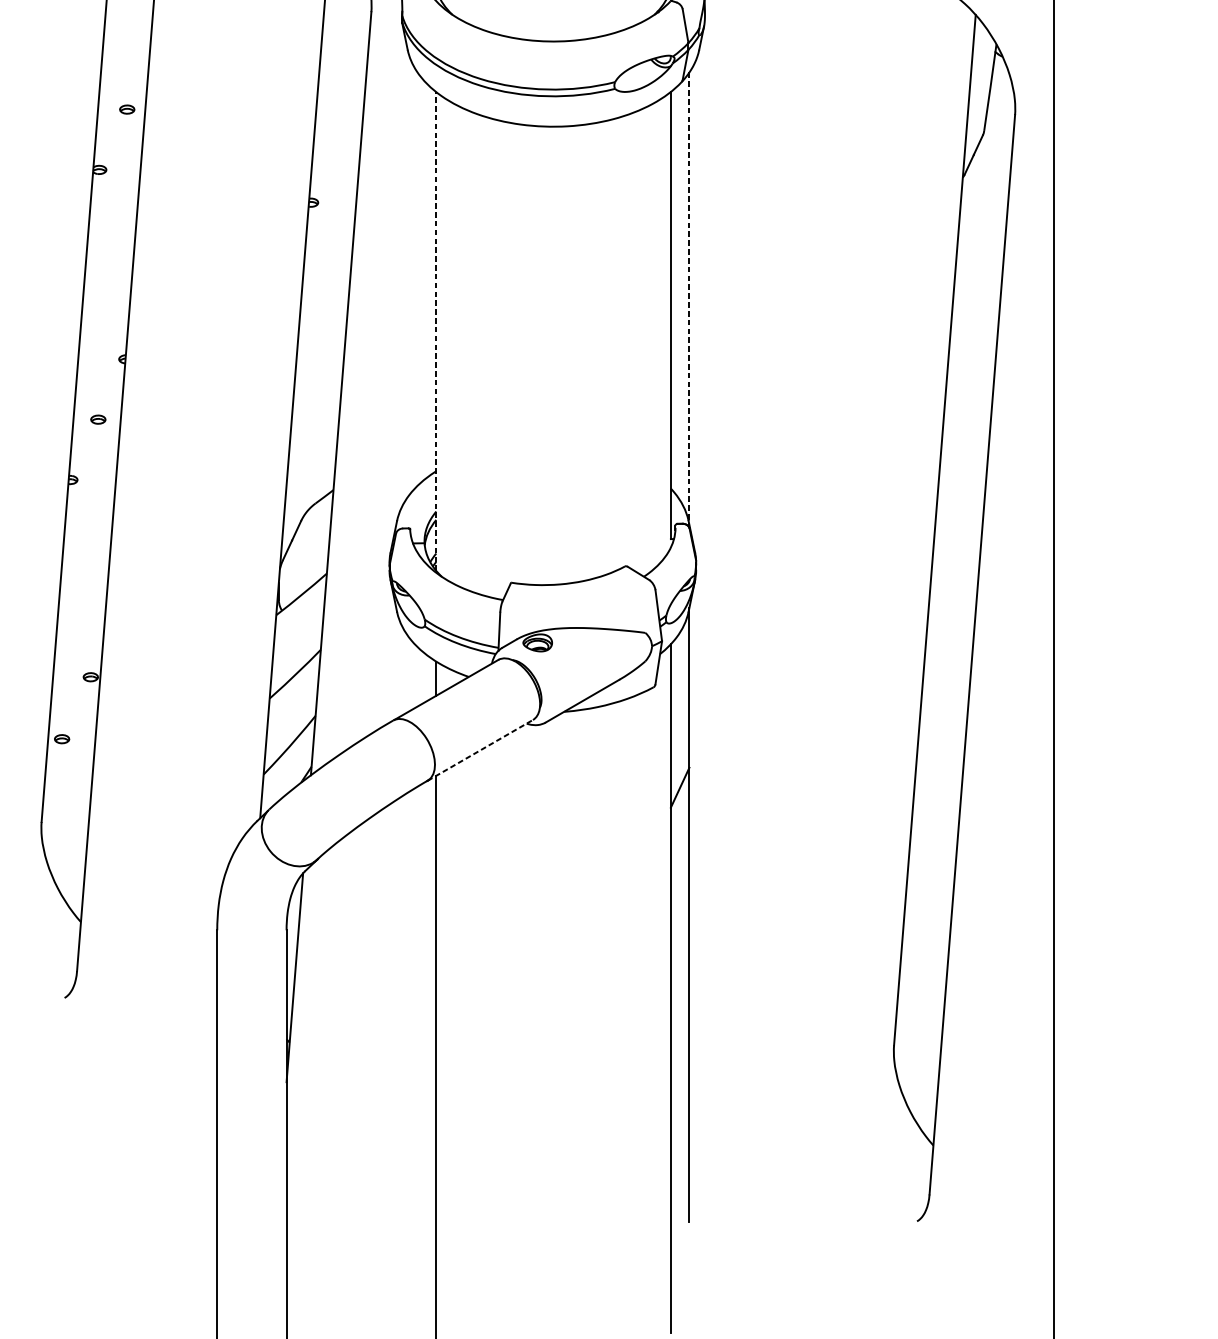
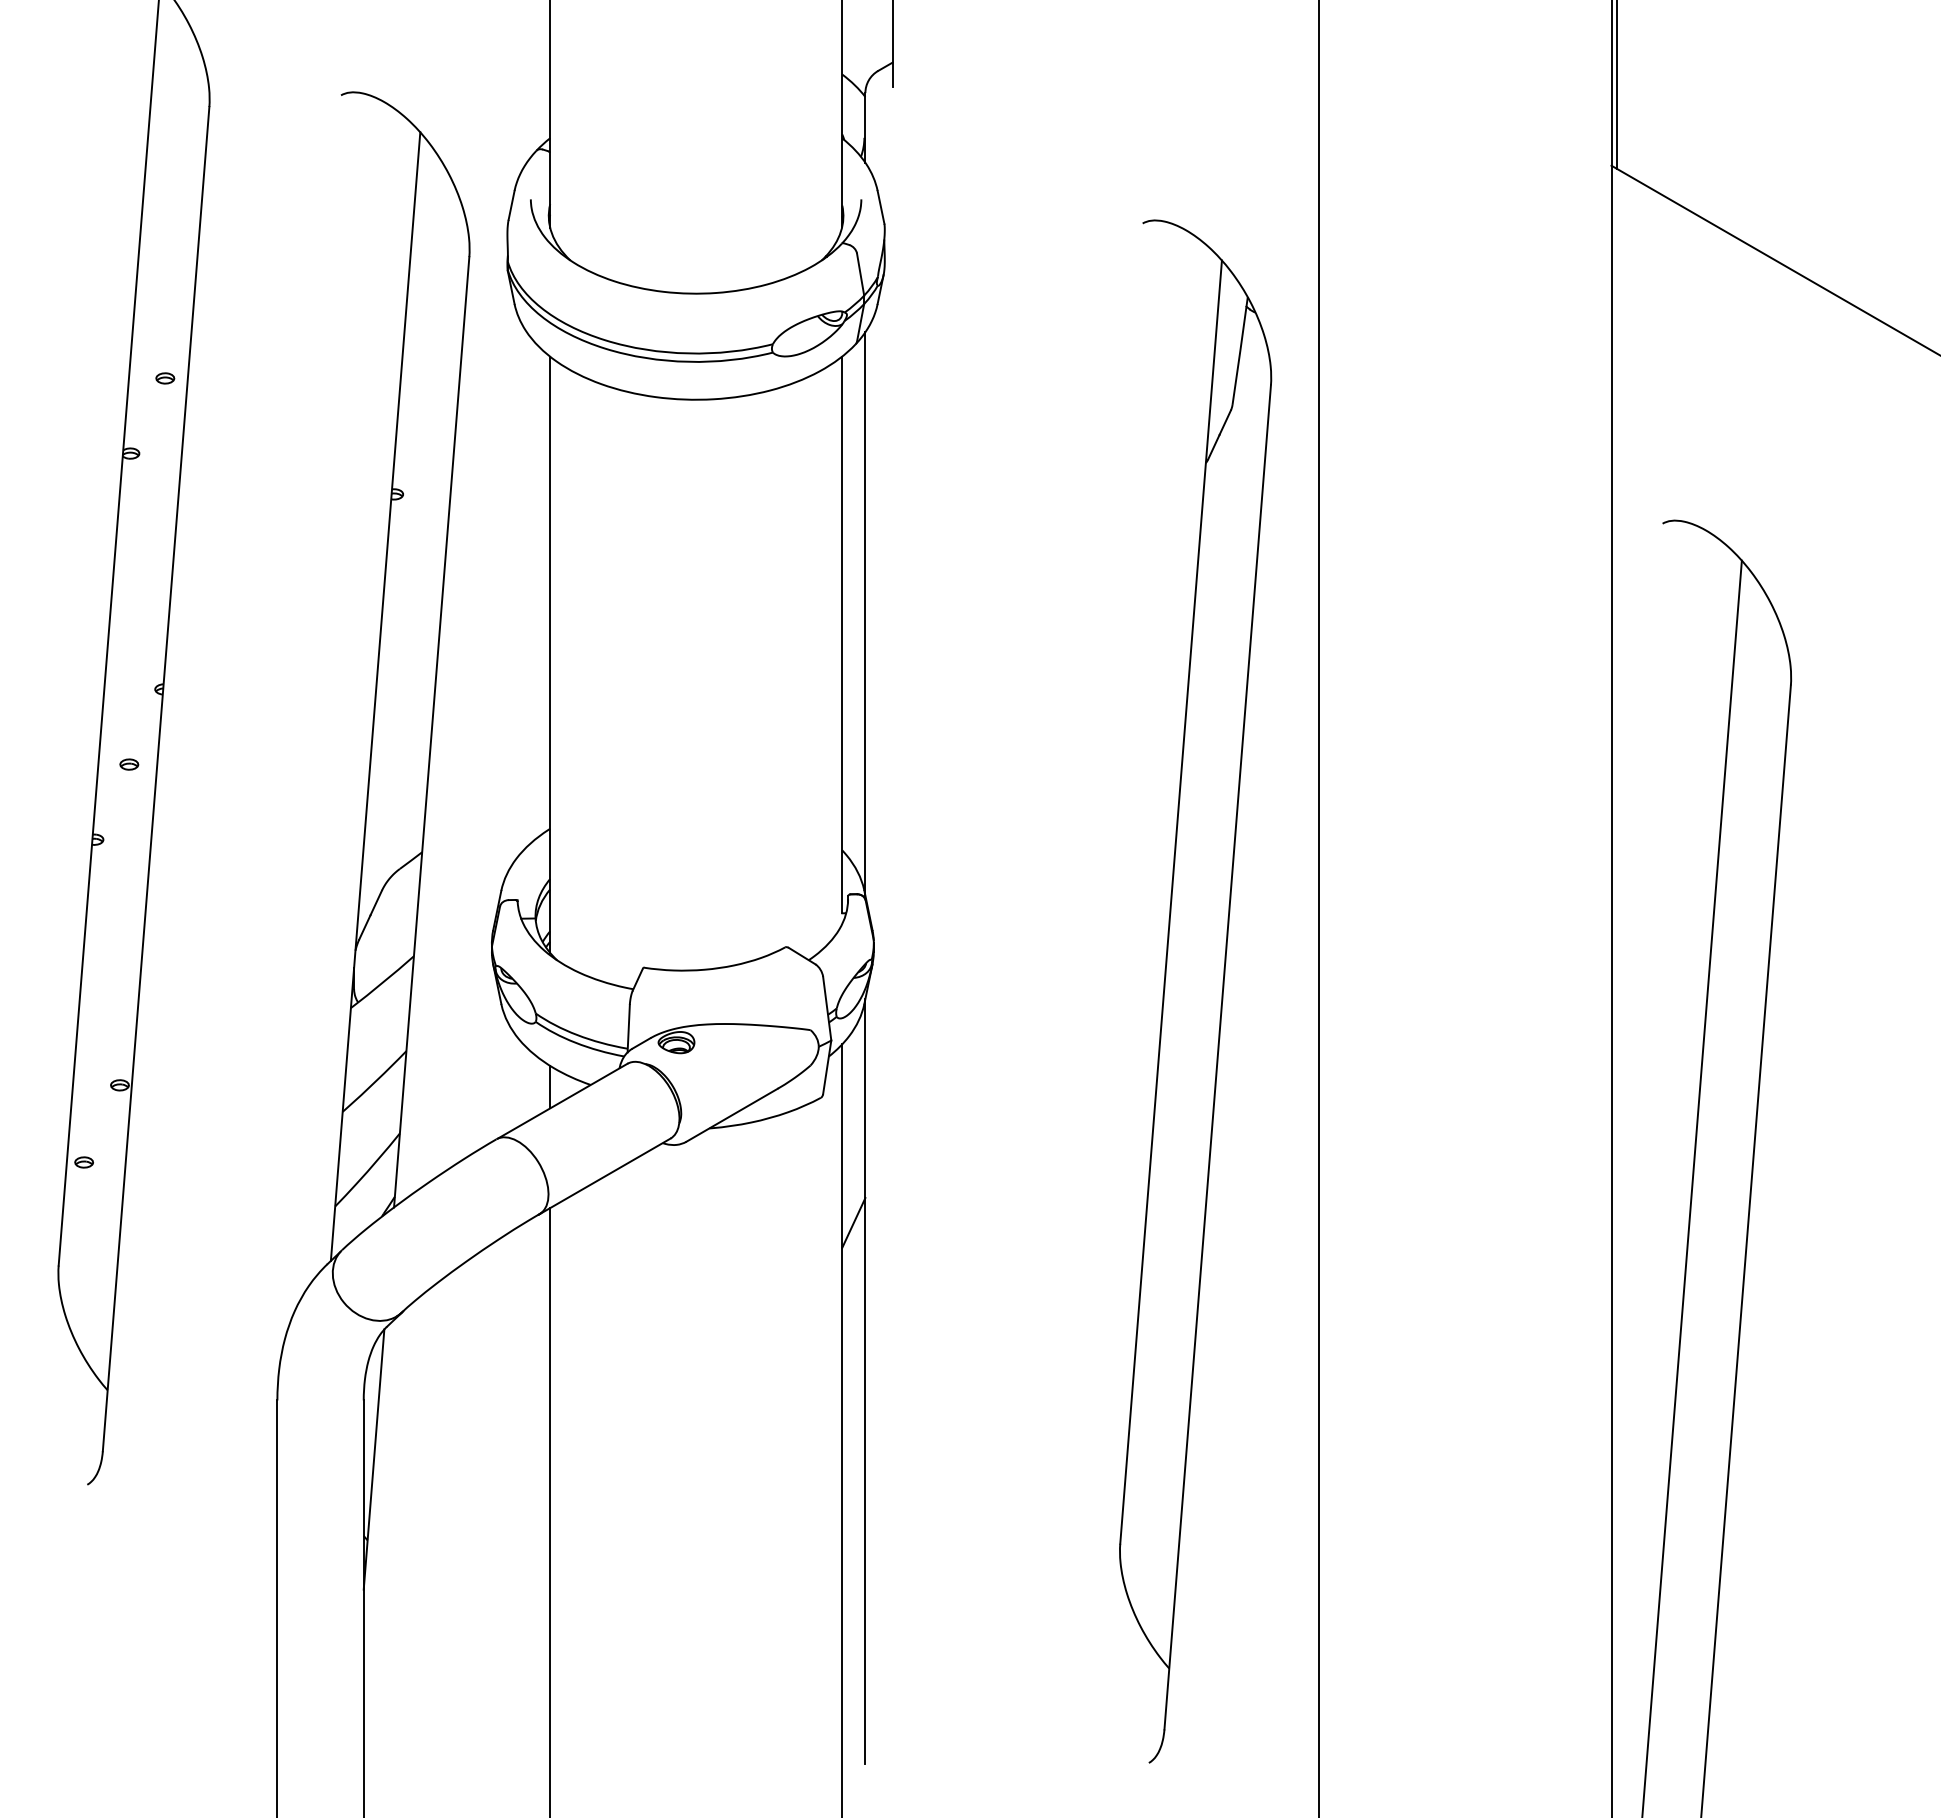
line: (689, 298) -> (865, 613), dashed -> solid
line: (436, 331) -> (550, 654), dashed -> solid
line: (479, 750) -> (604, 1176), dashed -> solid

